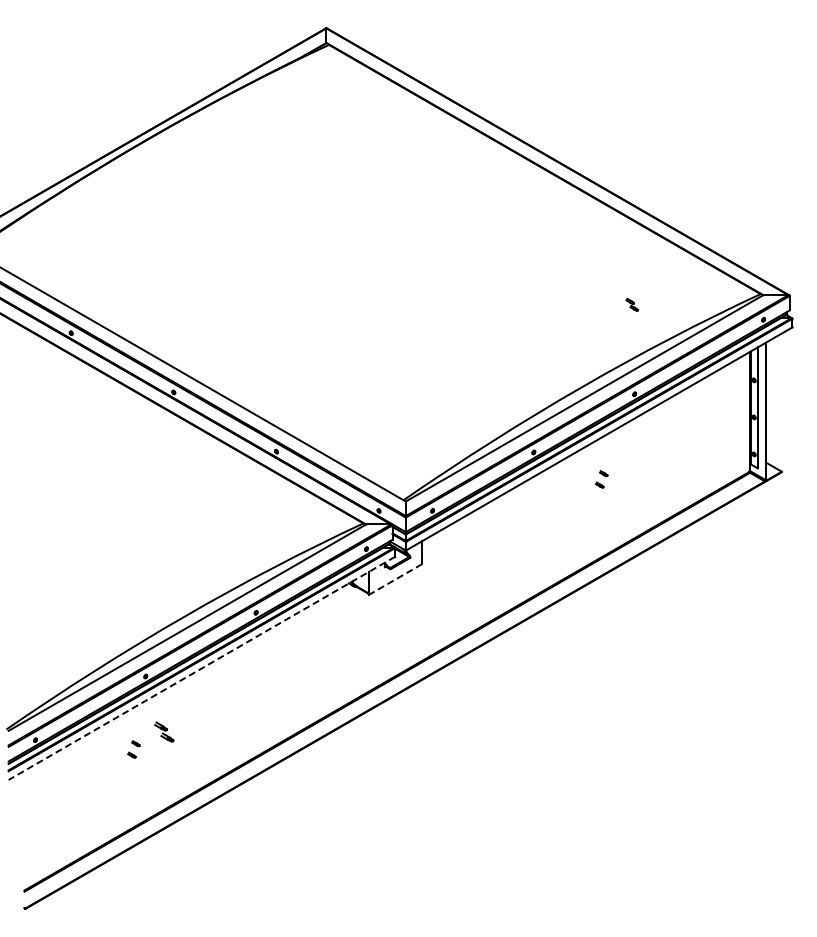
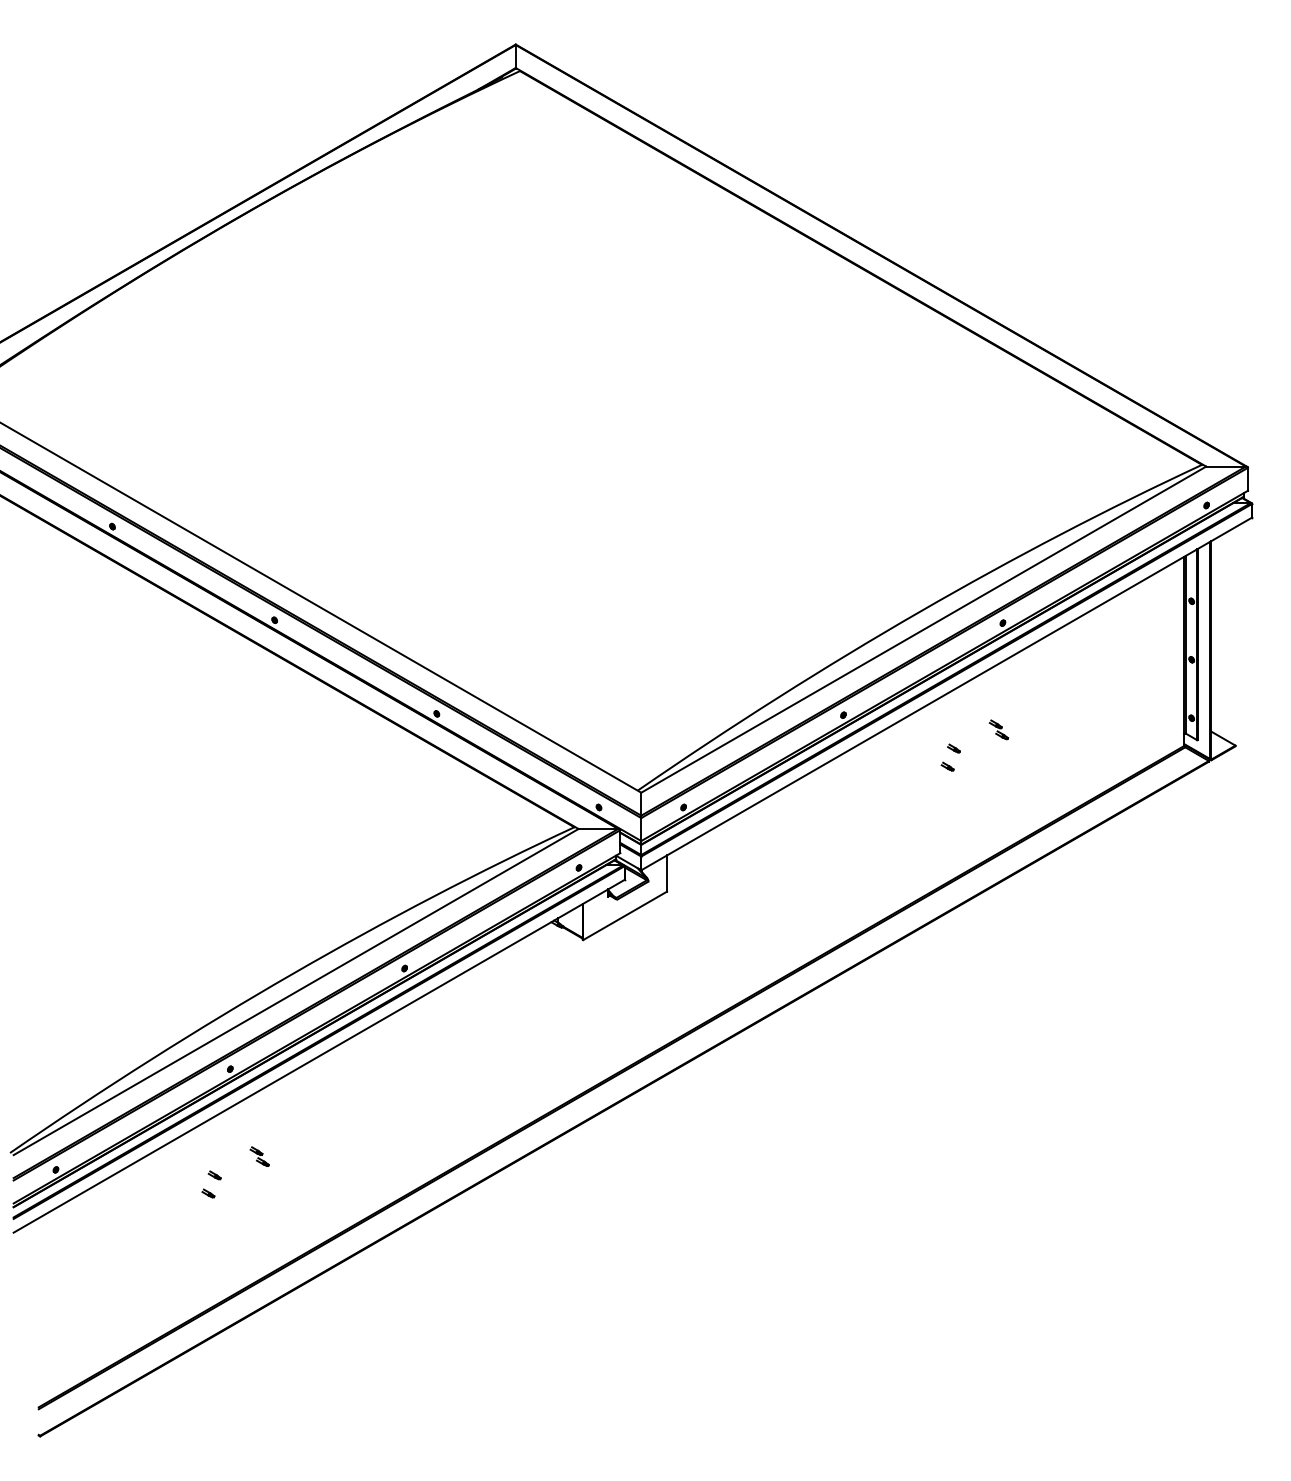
part: (631, 304) -> (997, 729), moved
line: (395, 579) -> (624, 915), dashed -> solid
line: (201, 668) -> (318, 1056), dashed -> solid
part: (164, 731) -> (259, 1156), size x0.62

